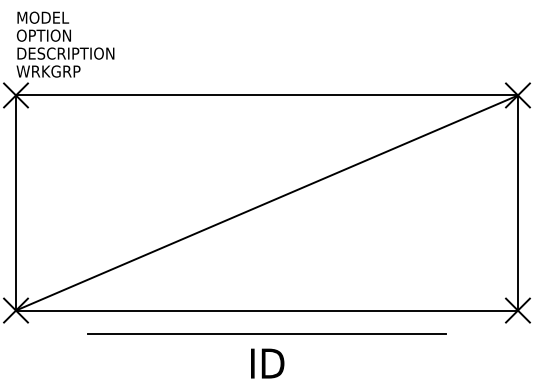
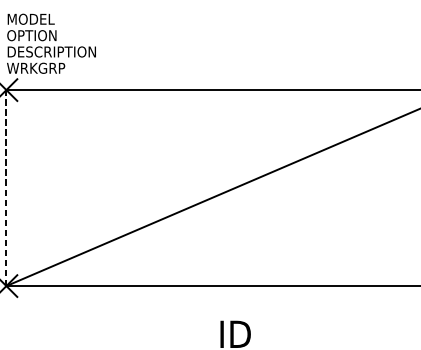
line: (16, 203) -> (6, 188), solid -> dashed
line: (266, 334) -> (234, 307), removed

